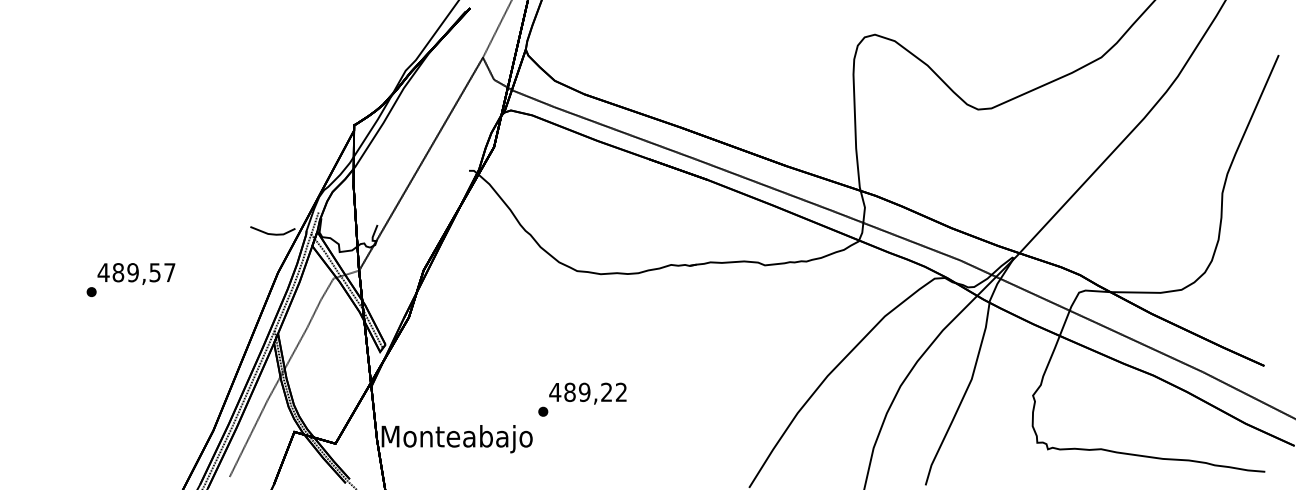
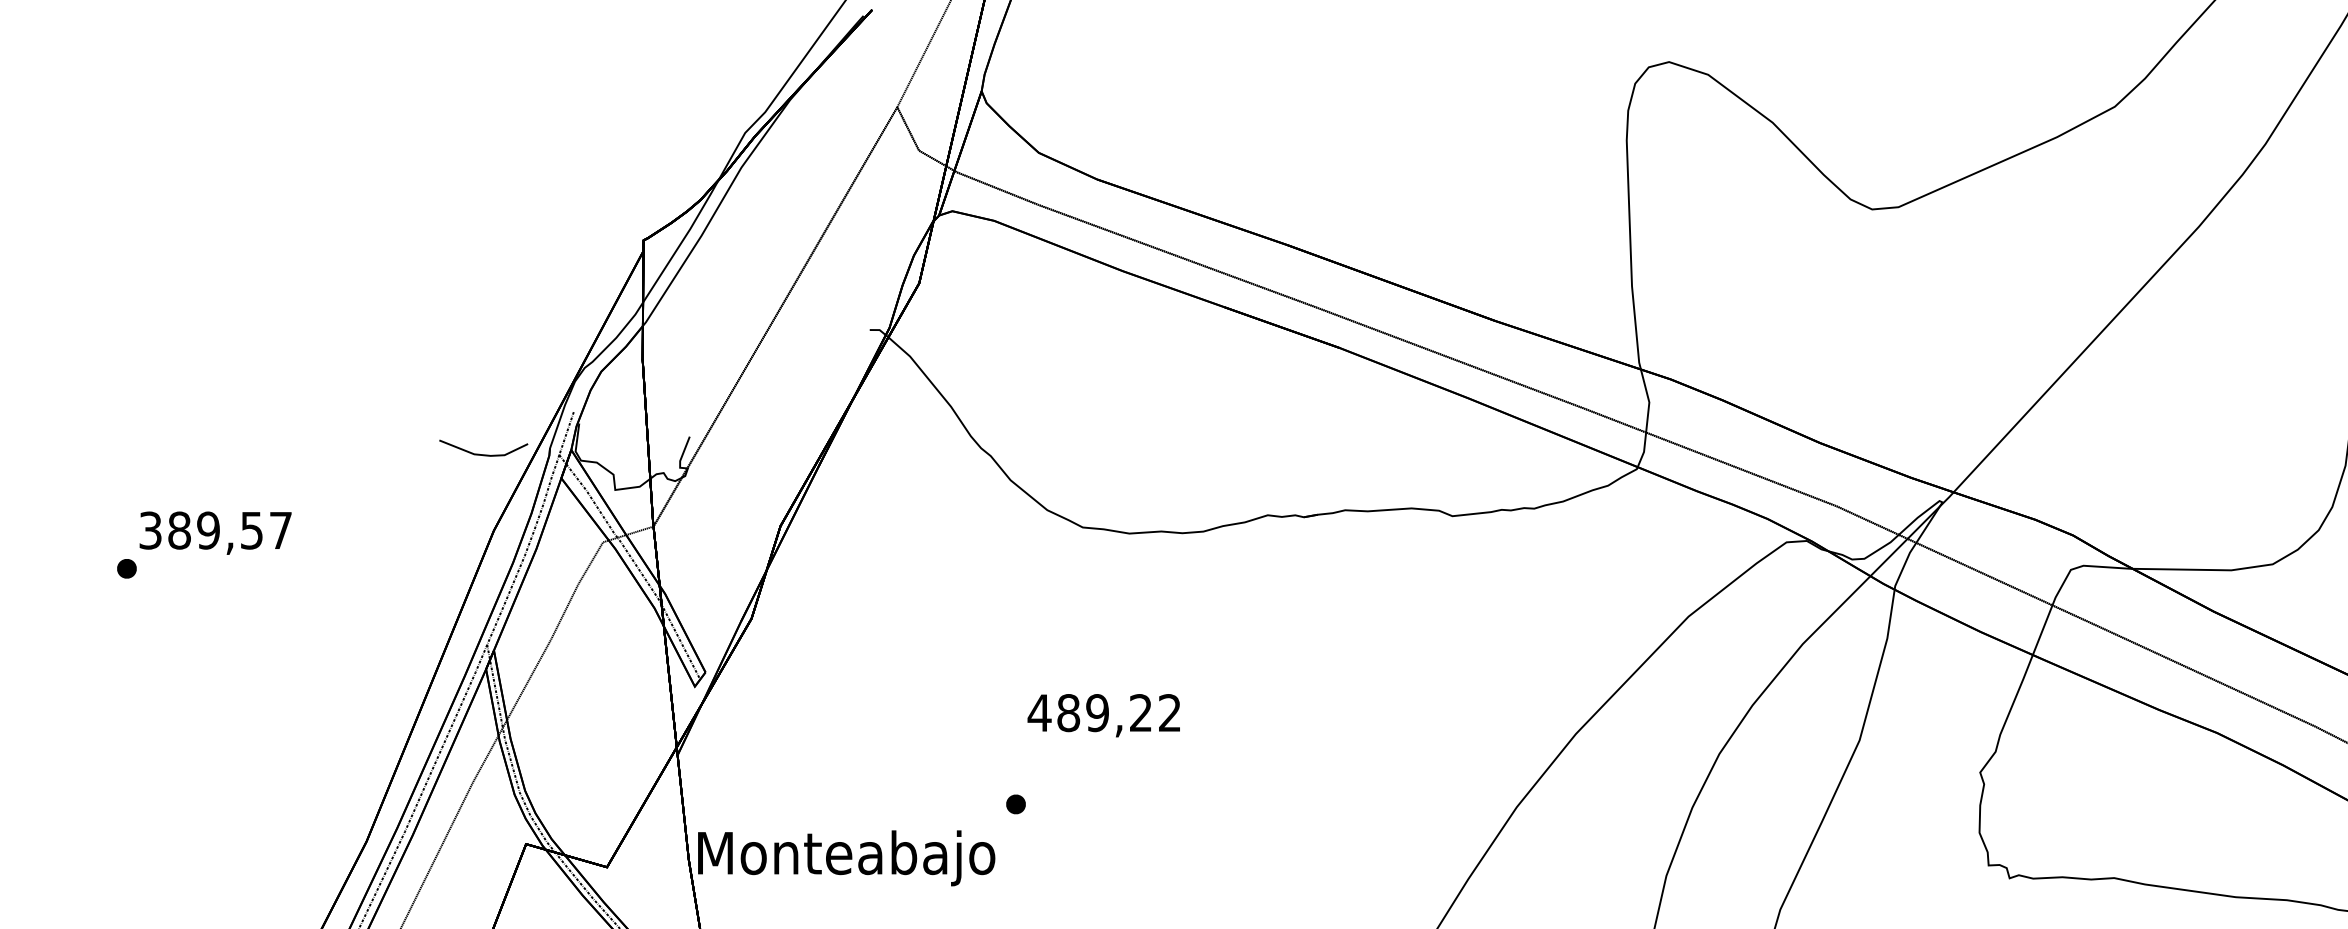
text: (103, 272) -> (150, 530), 489,57 -> 389,57
text: (587, 393) -> (1103, 715), moved

